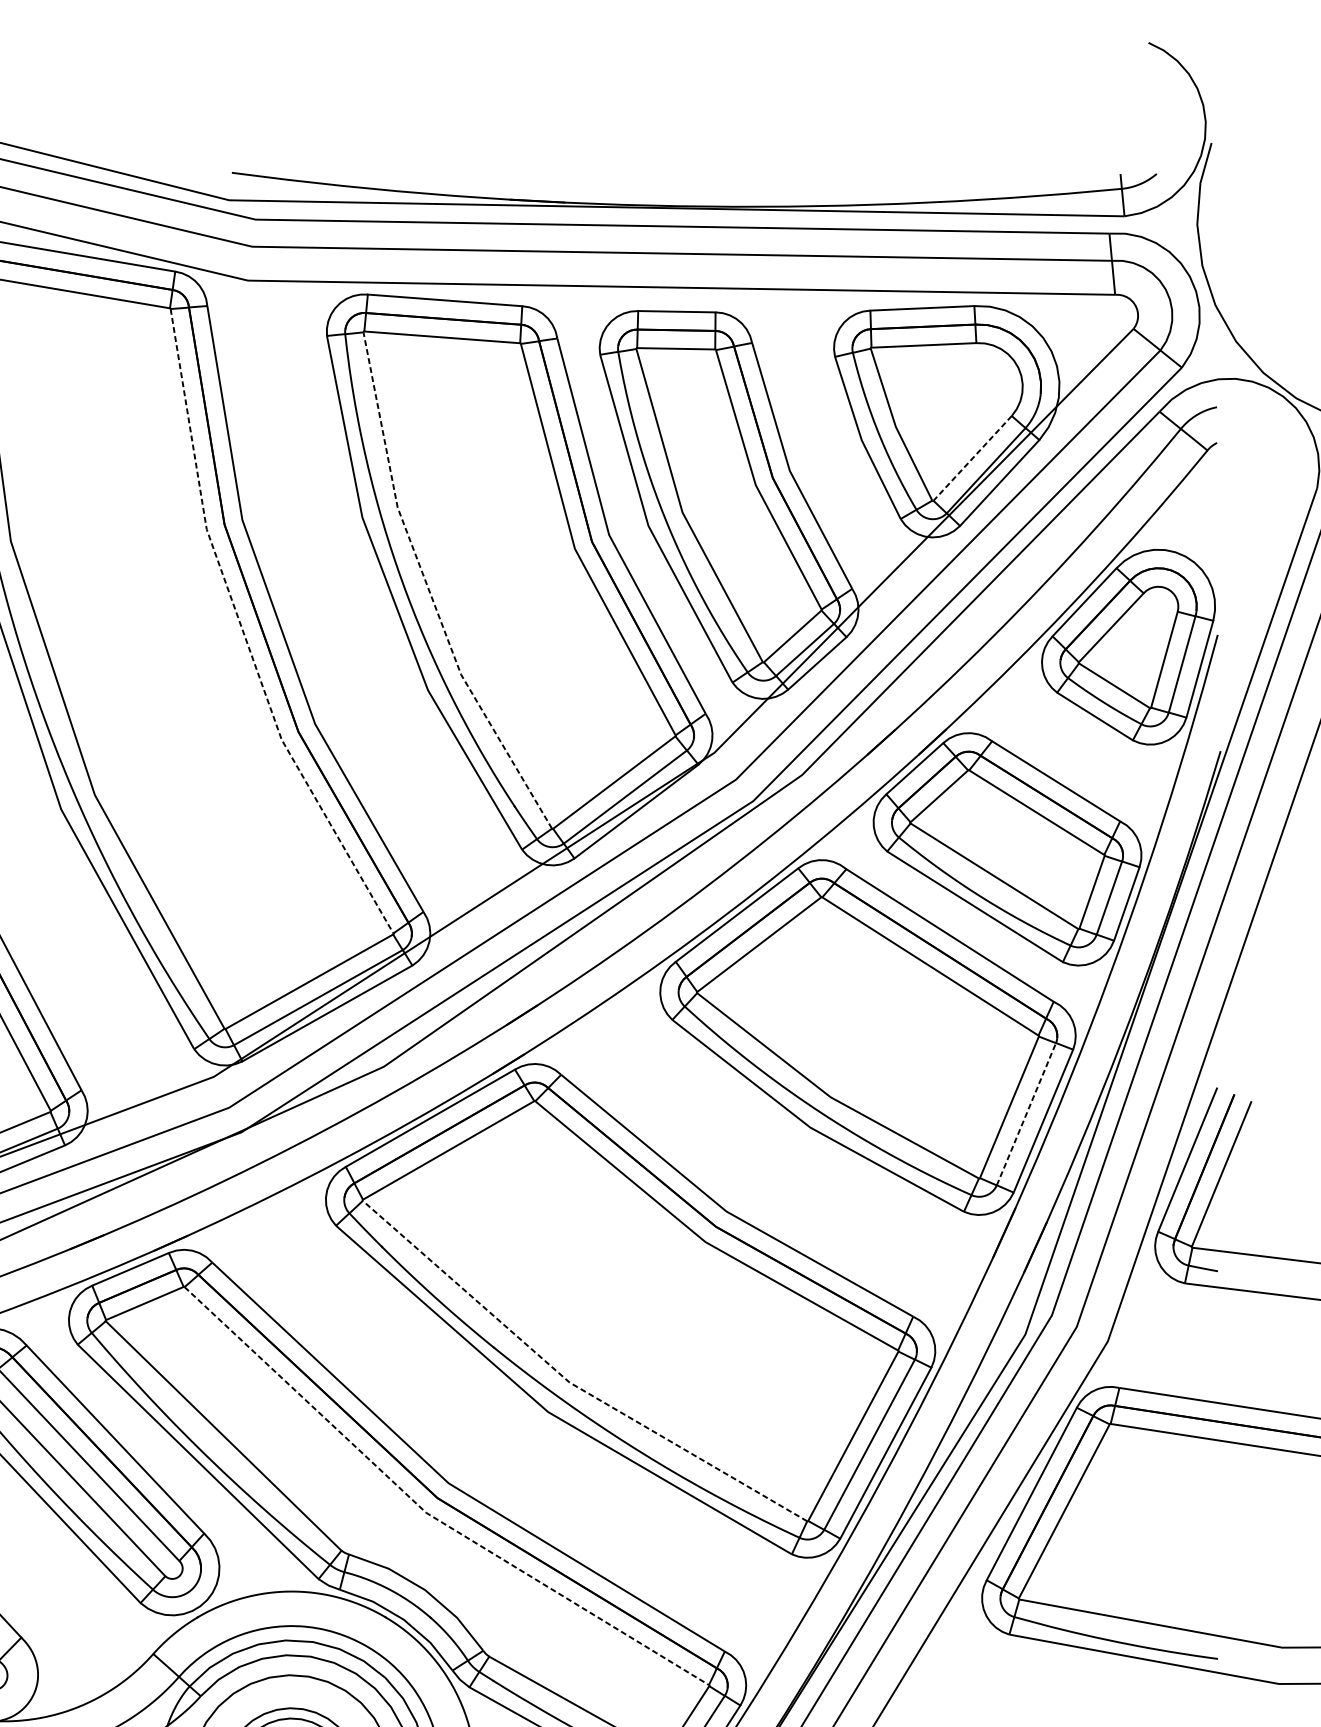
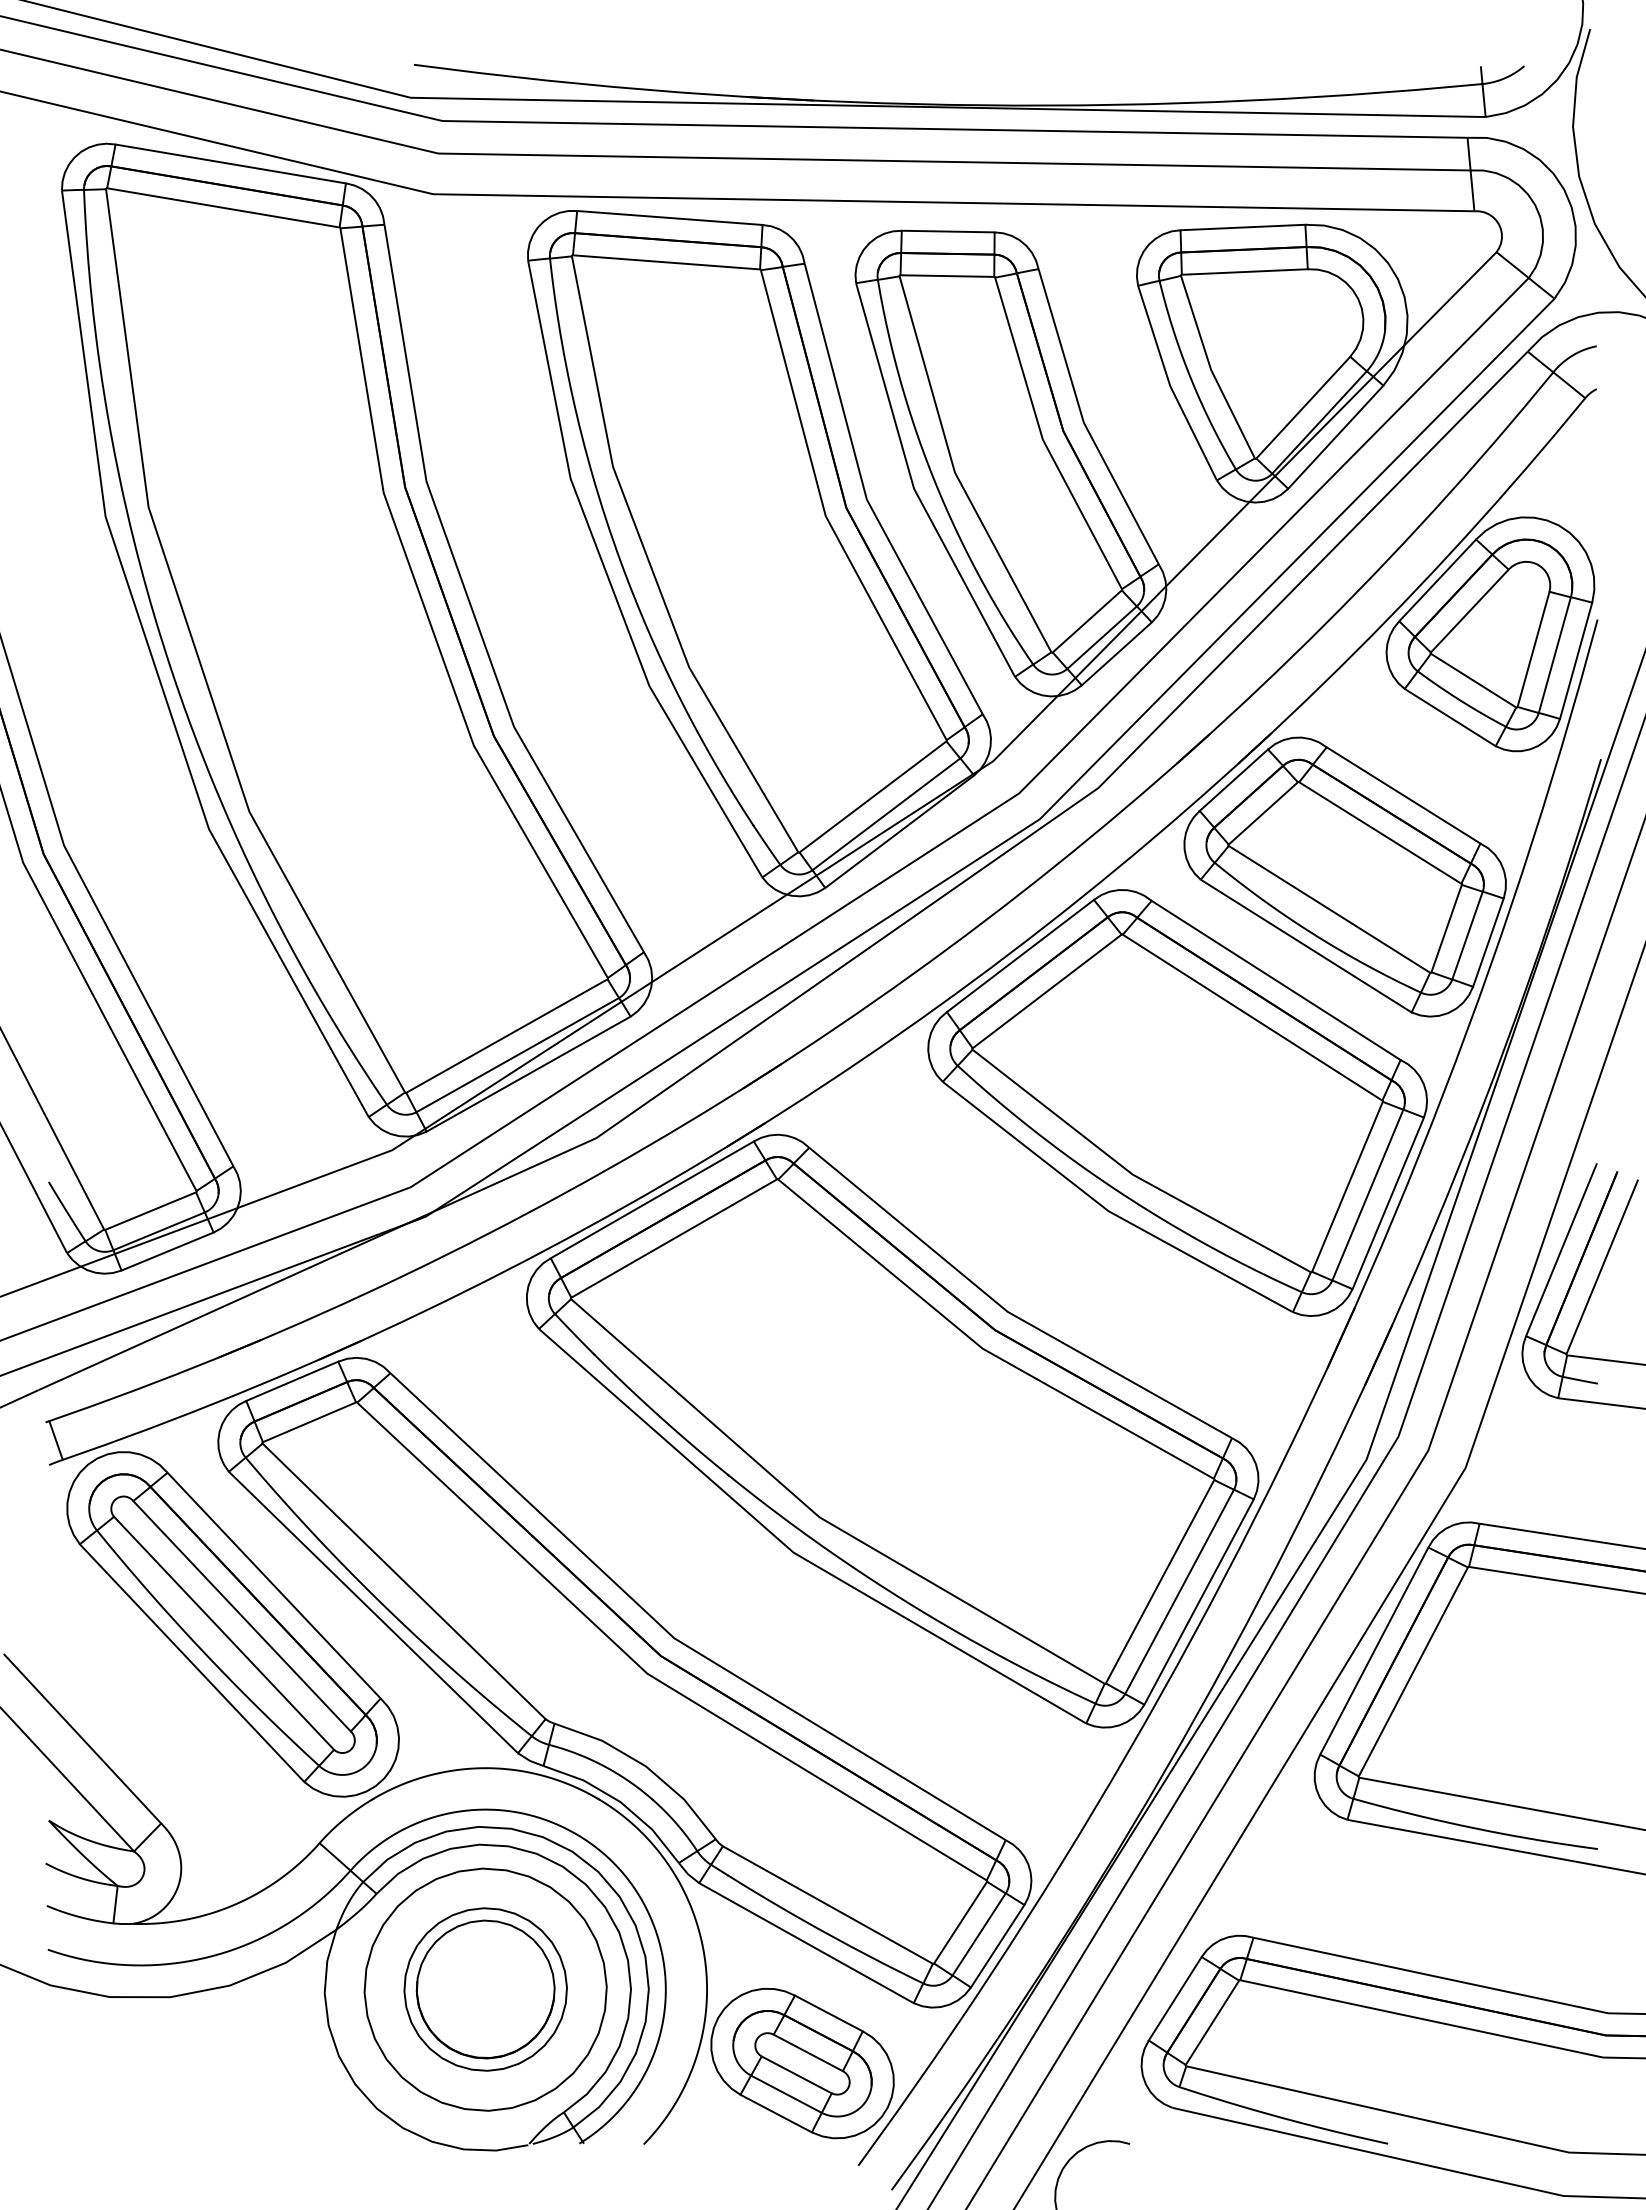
line: (971, 459) -> (1302, 408), dashed -> solid
line: (428, 590) -> (650, 566), dashed -> solid
line: (244, 634) -> (428, 619), dashed -> solid
line: (1026, 1113) -> (1368, 1194), dashed -> solid
line: (569, 1382) -> (819, 1517), dashed -> solid
line: (426, 1512) -> (647, 1673), dashed -> solid

